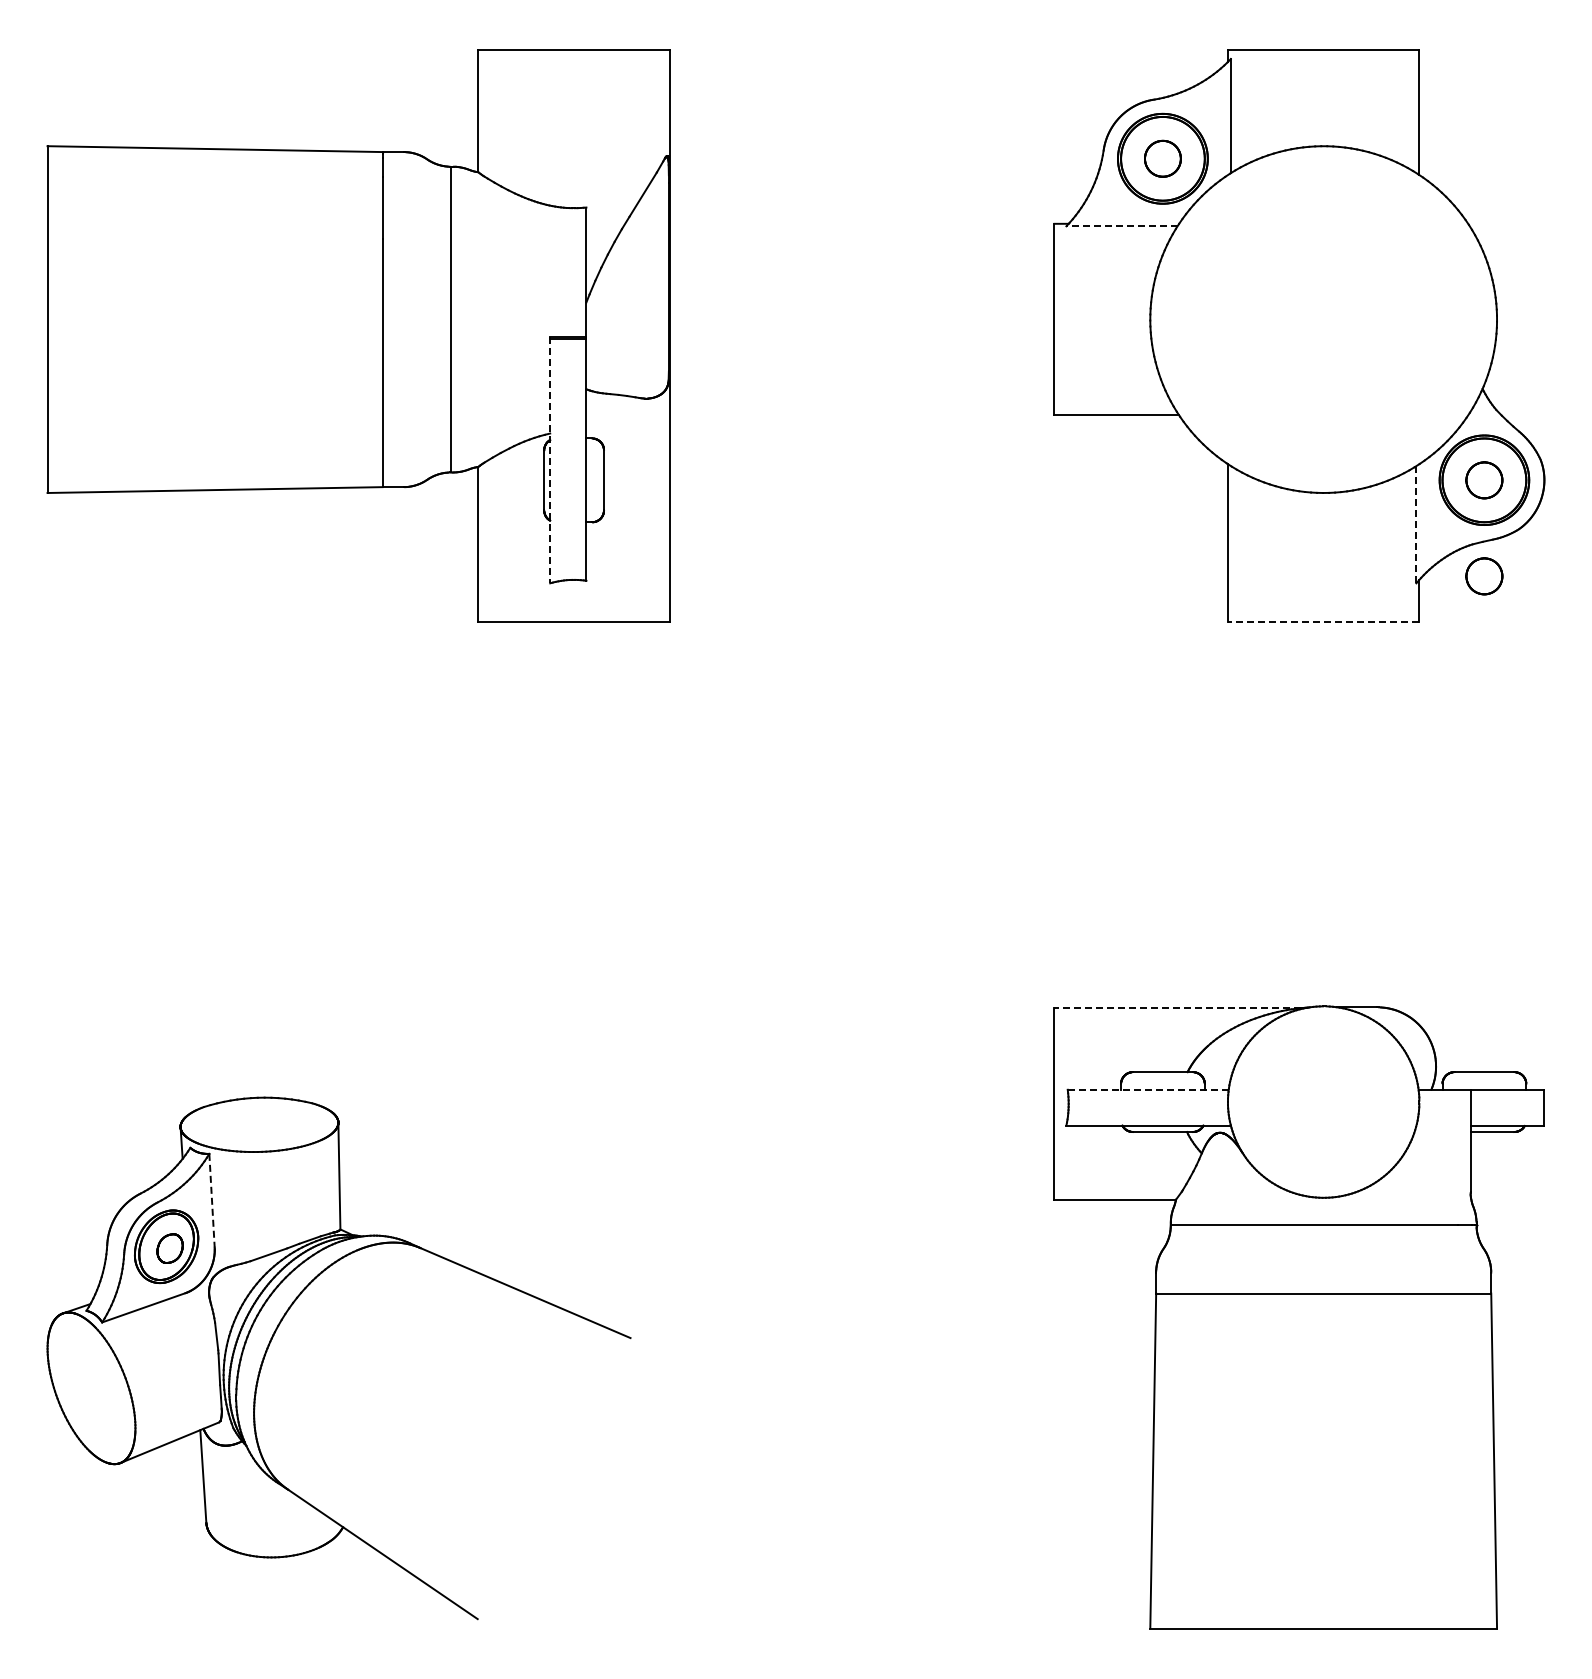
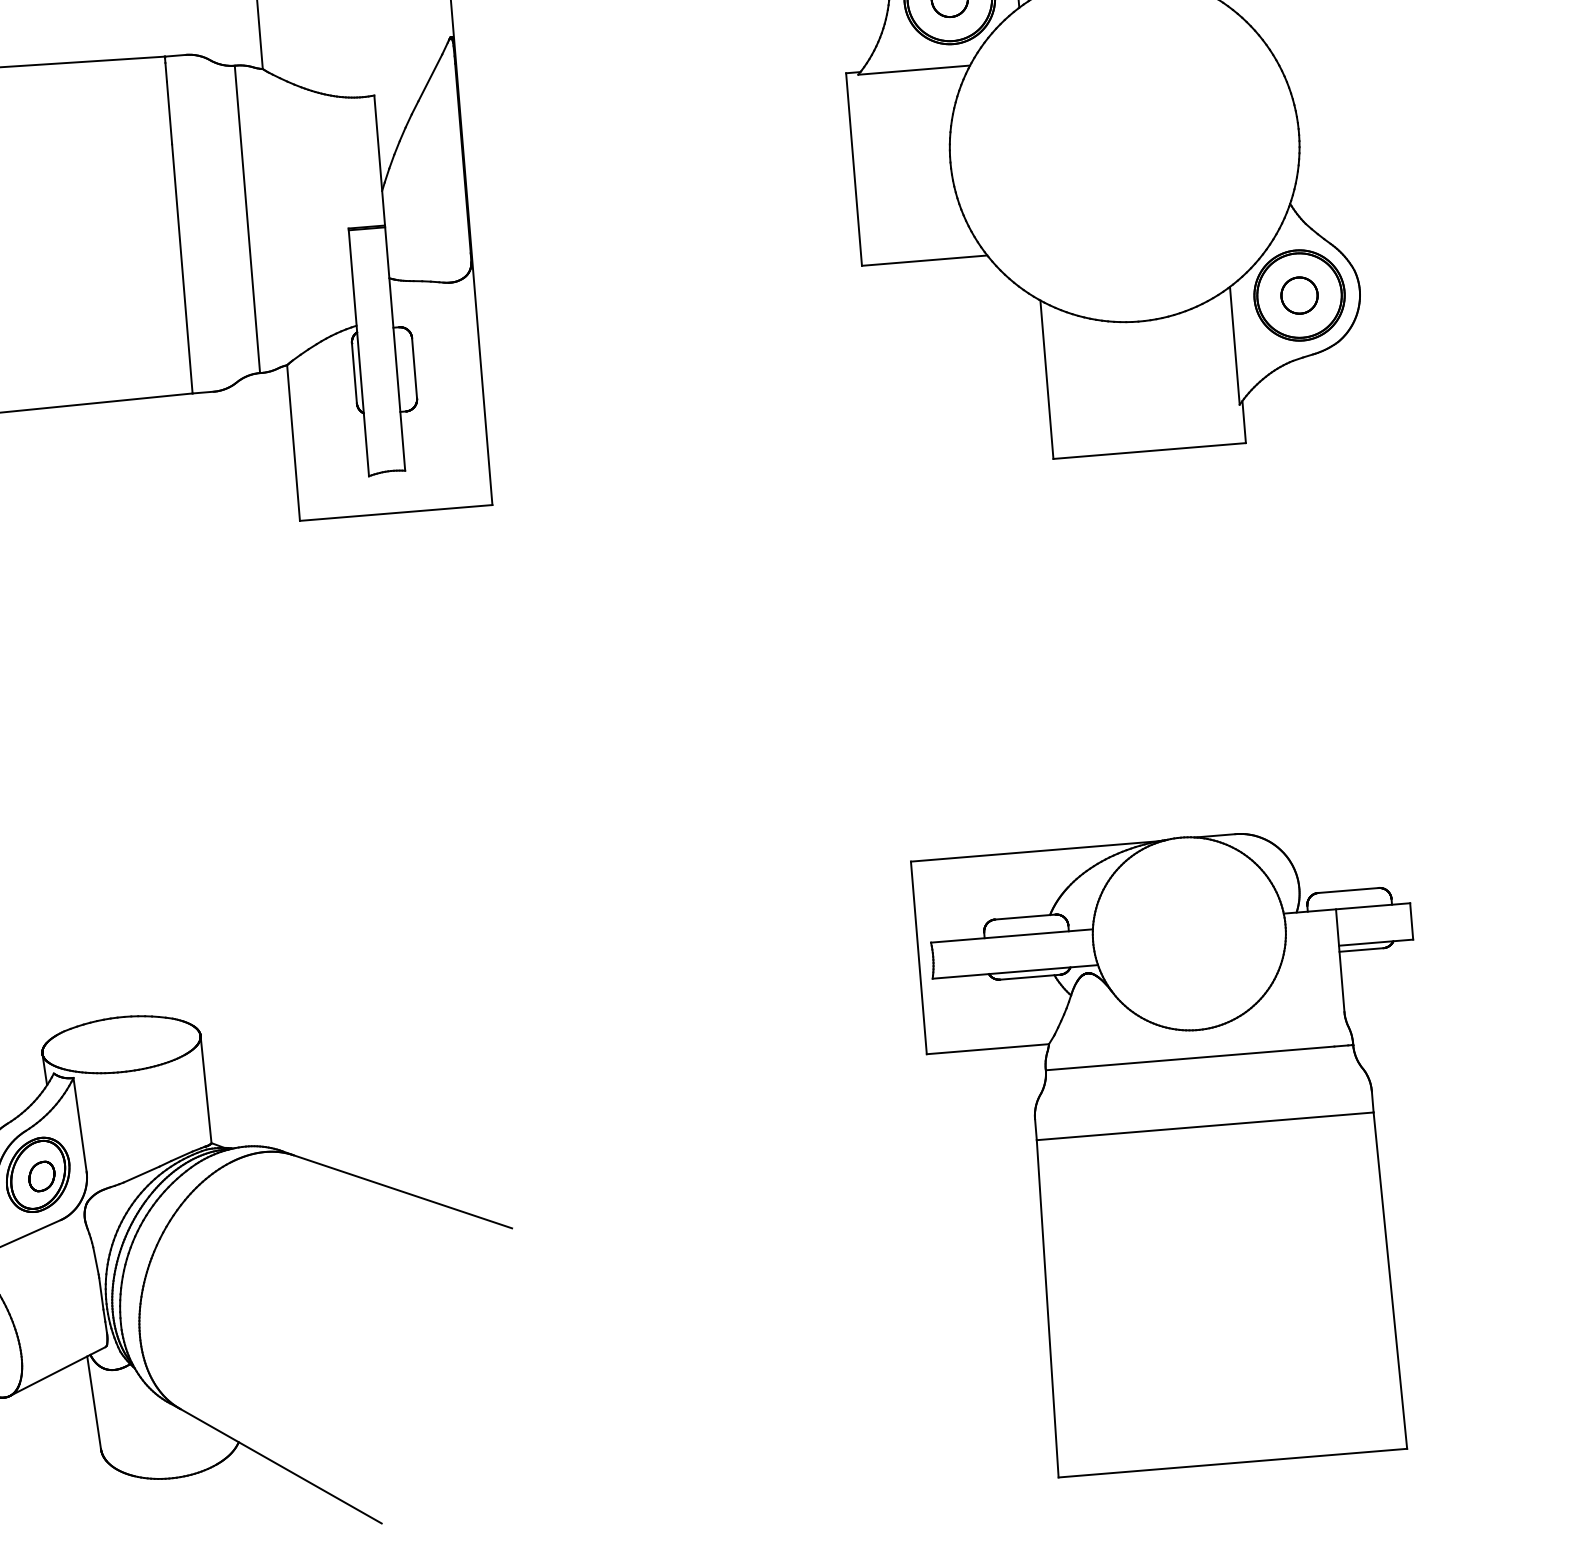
line: (1121, 226) -> (913, 70), dashed -> solid
line: (550, 460) -> (359, 352), dashed -> solid
line: (1416, 524) -> (1234, 345), dashed -> solid
part: (1484, 576) -> (1307, 392), removed
line: (1323, 621) -> (1149, 450), dashed -> solid
line: (1177, 1008) -> (1034, 851), dashed -> solid
line: (1148, 1089) -> (1012, 935), dashed -> solid
line: (212, 1200) -> (80, 1124), dashed -> solid

